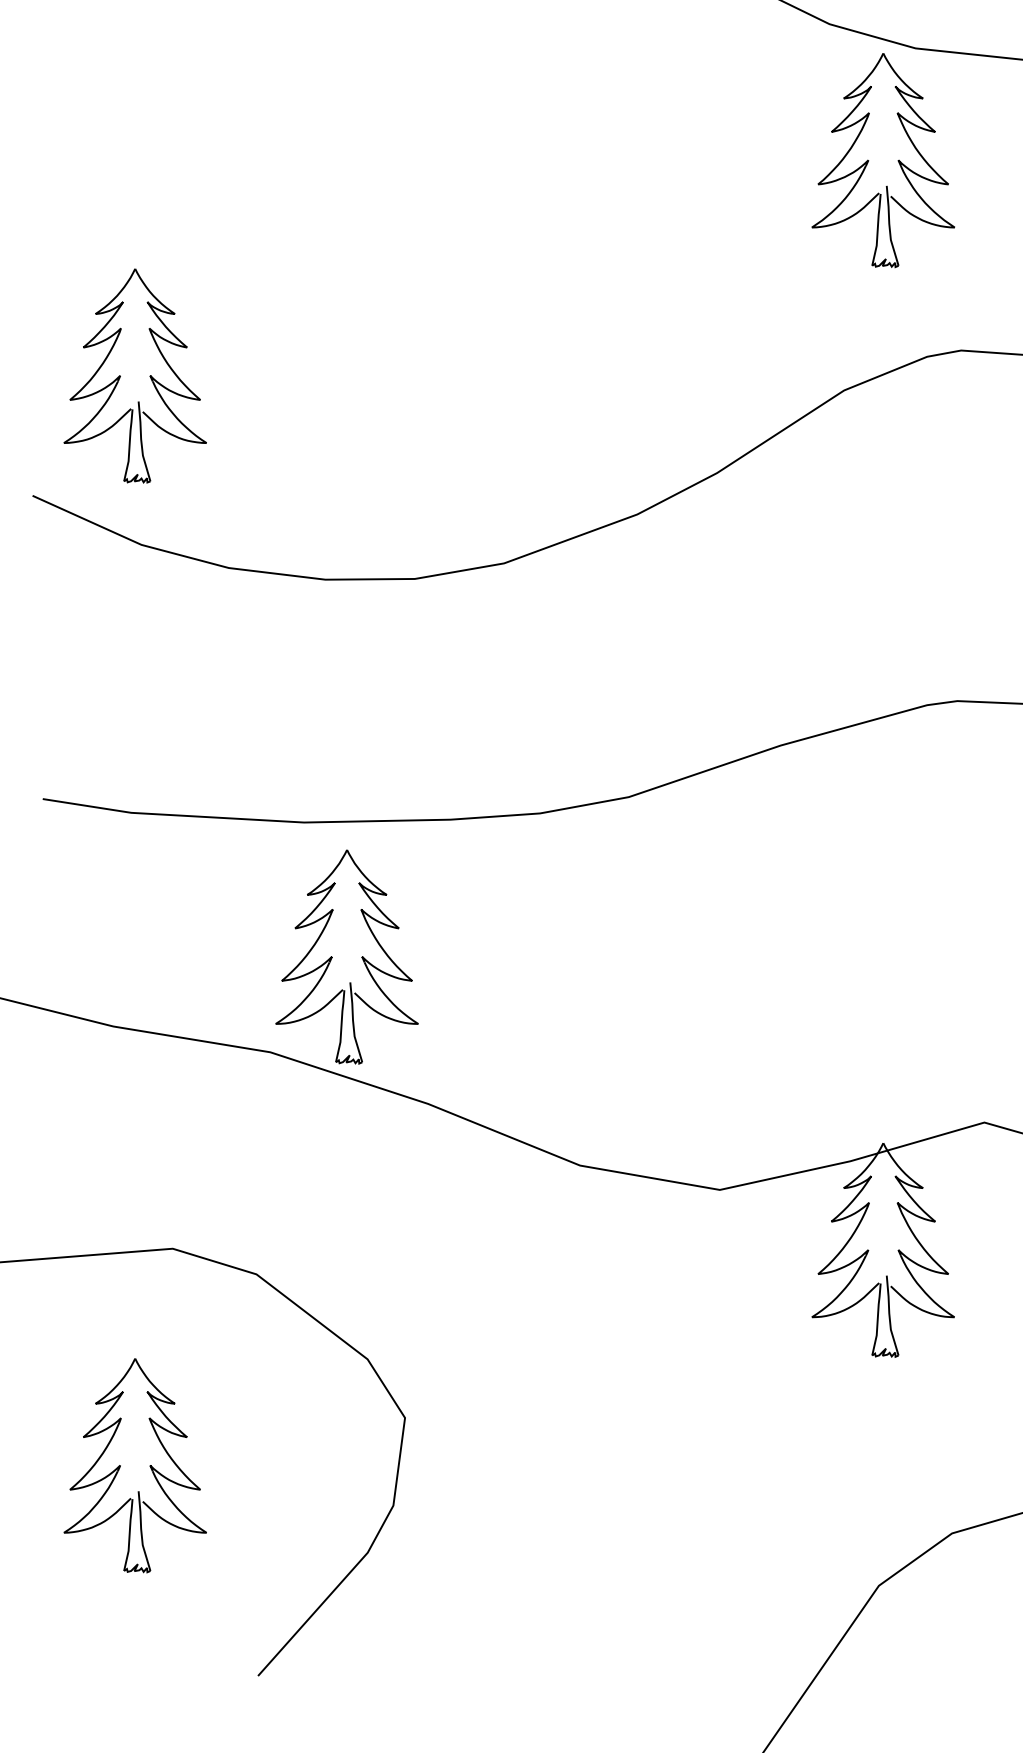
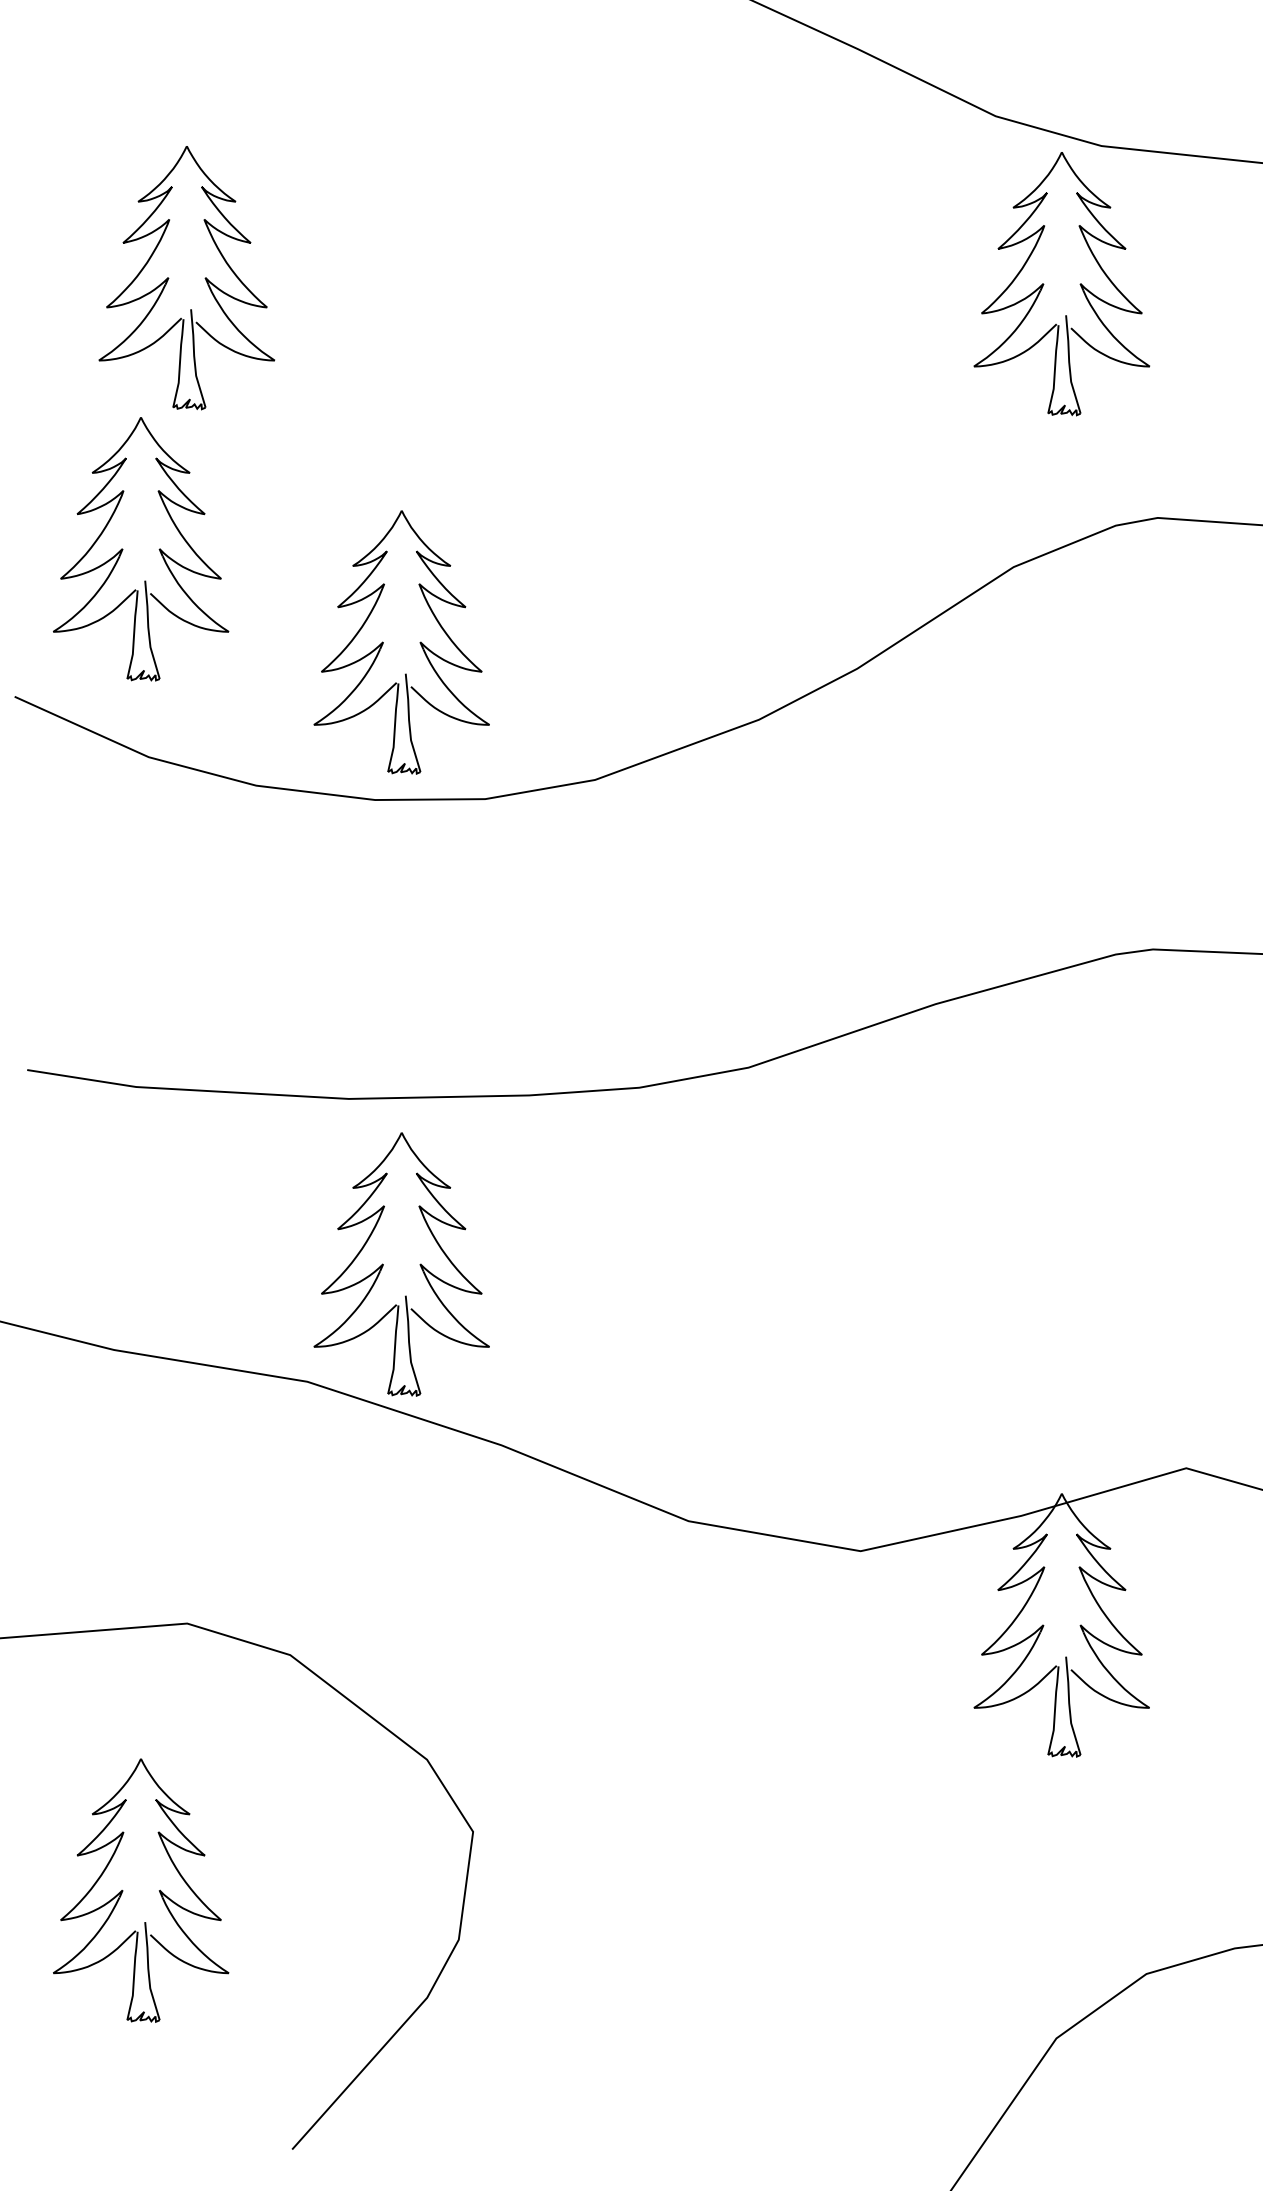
part: (158, 156) -> (169, 278), added
part: (332, 451) -> (383, 642), added

